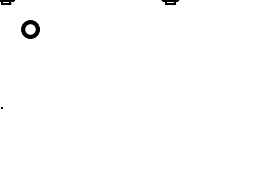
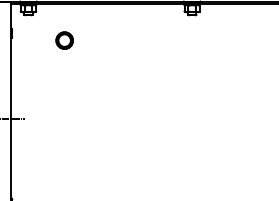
part: (30, 29) -> (64, 40), moved

